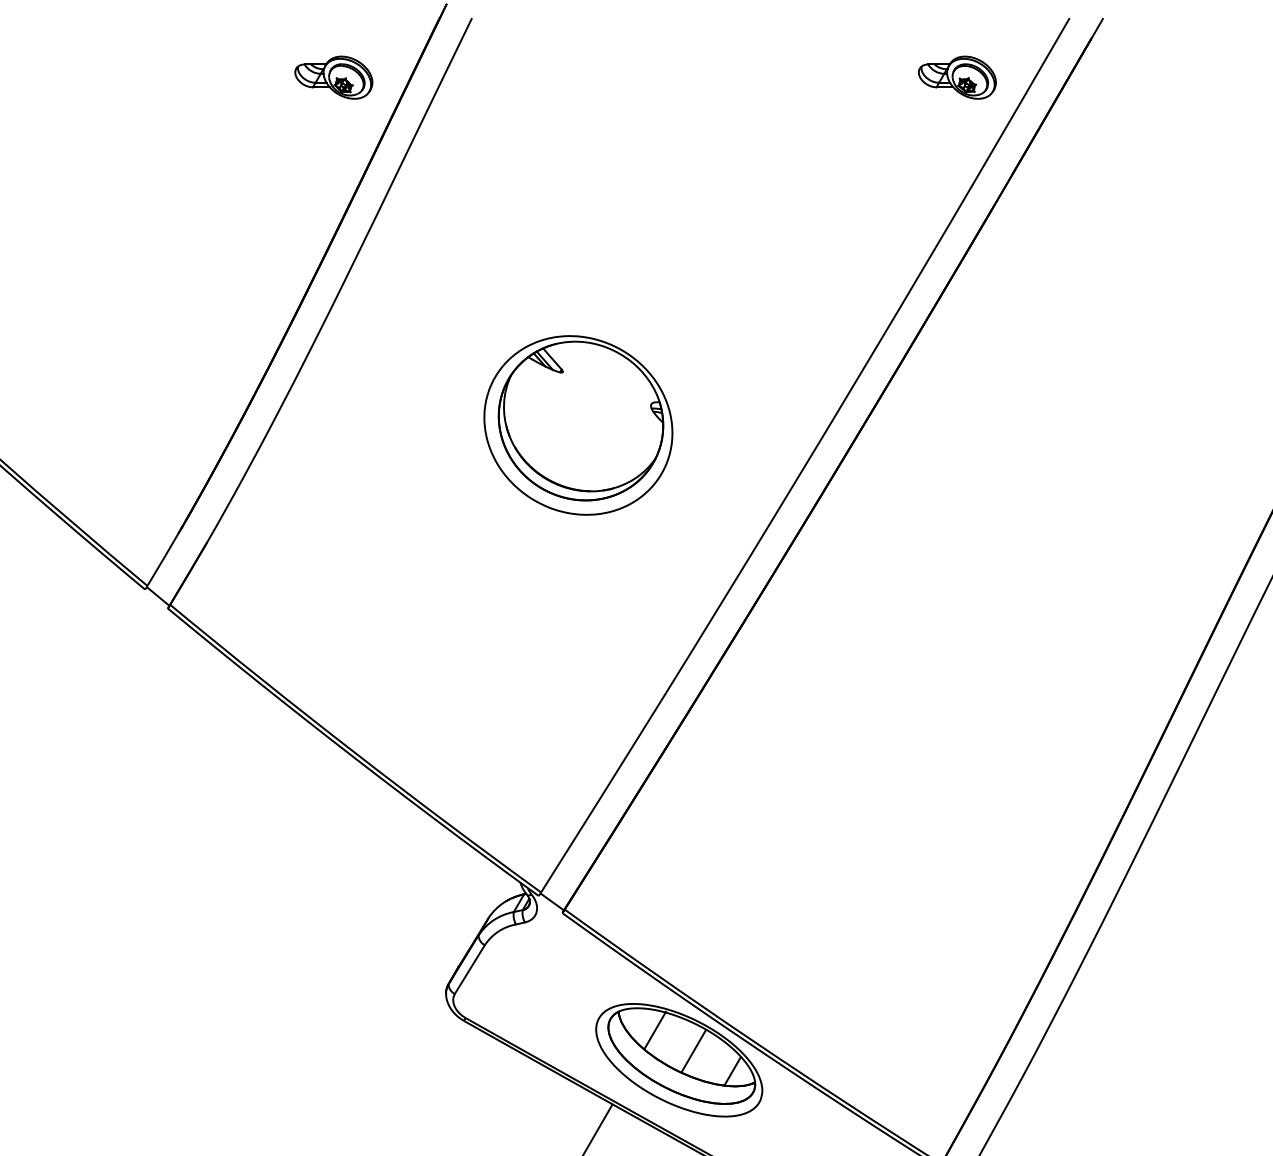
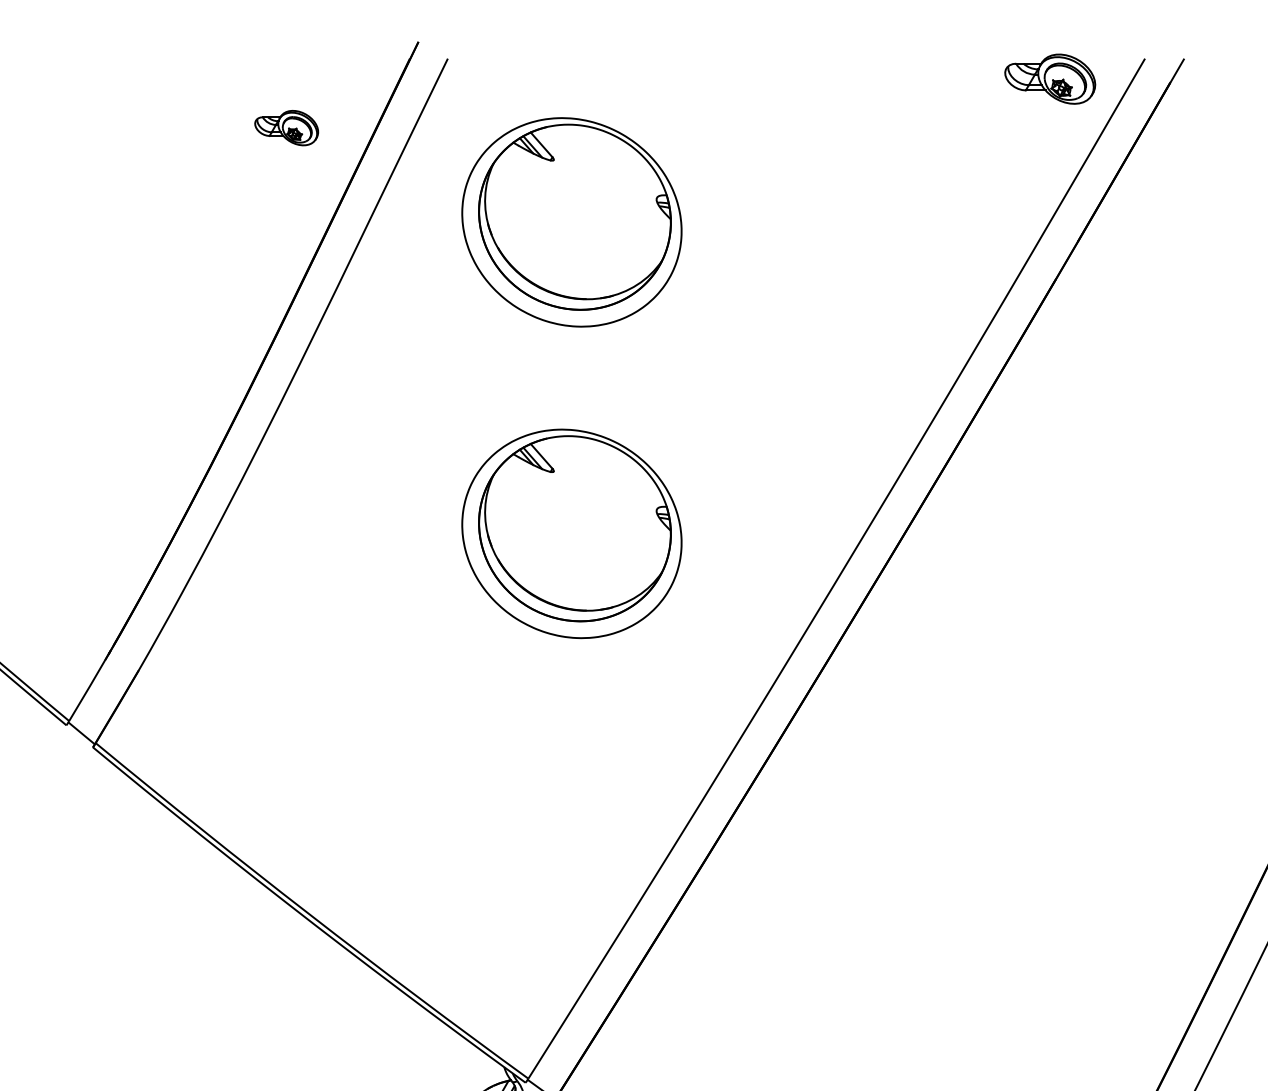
part: (333, 77) -> (286, 127), size x0.7
part: (957, 77) -> (1050, 78), moved
part: (578, 158) -> (572, 222), added

